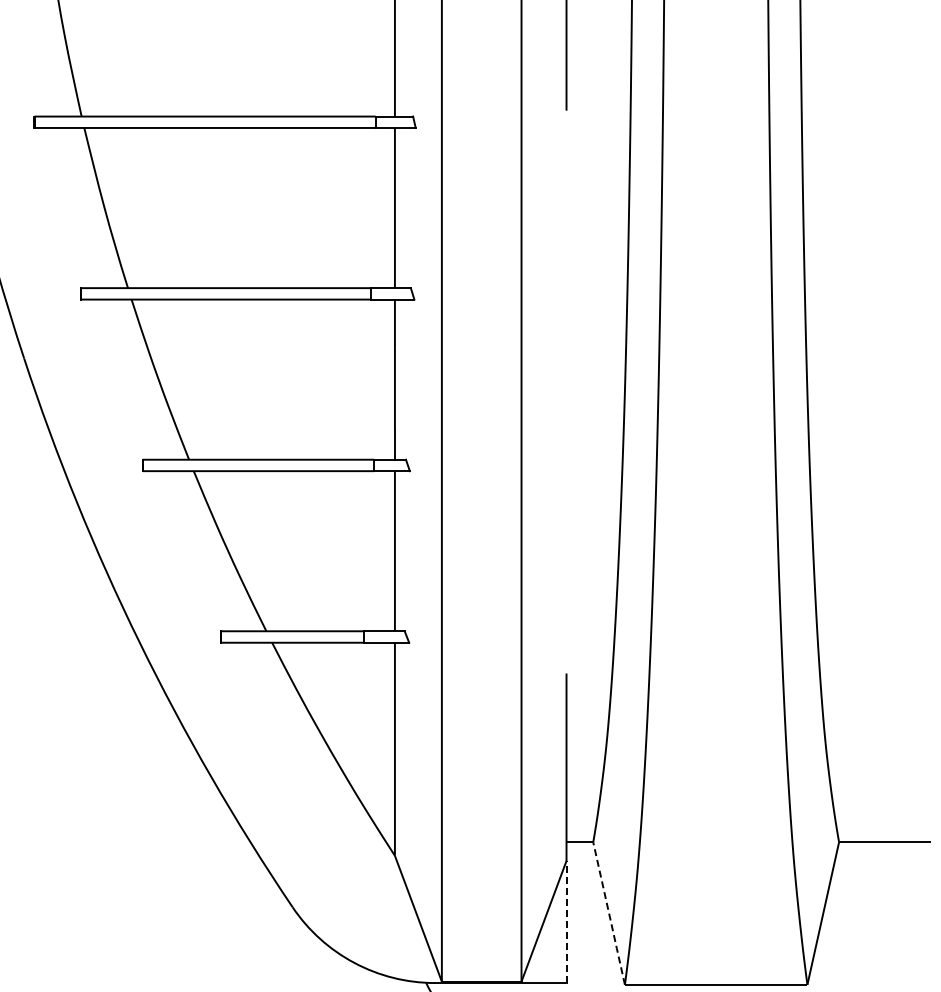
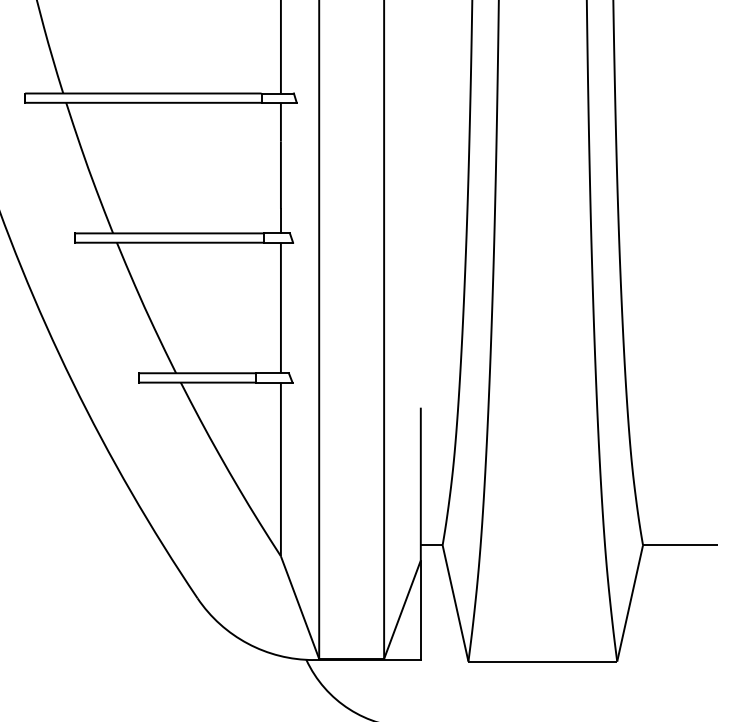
line: (608, 912) -> (455, 602), dashed -> solid
line: (566, 921) -> (420, 609), dashed -> solid

